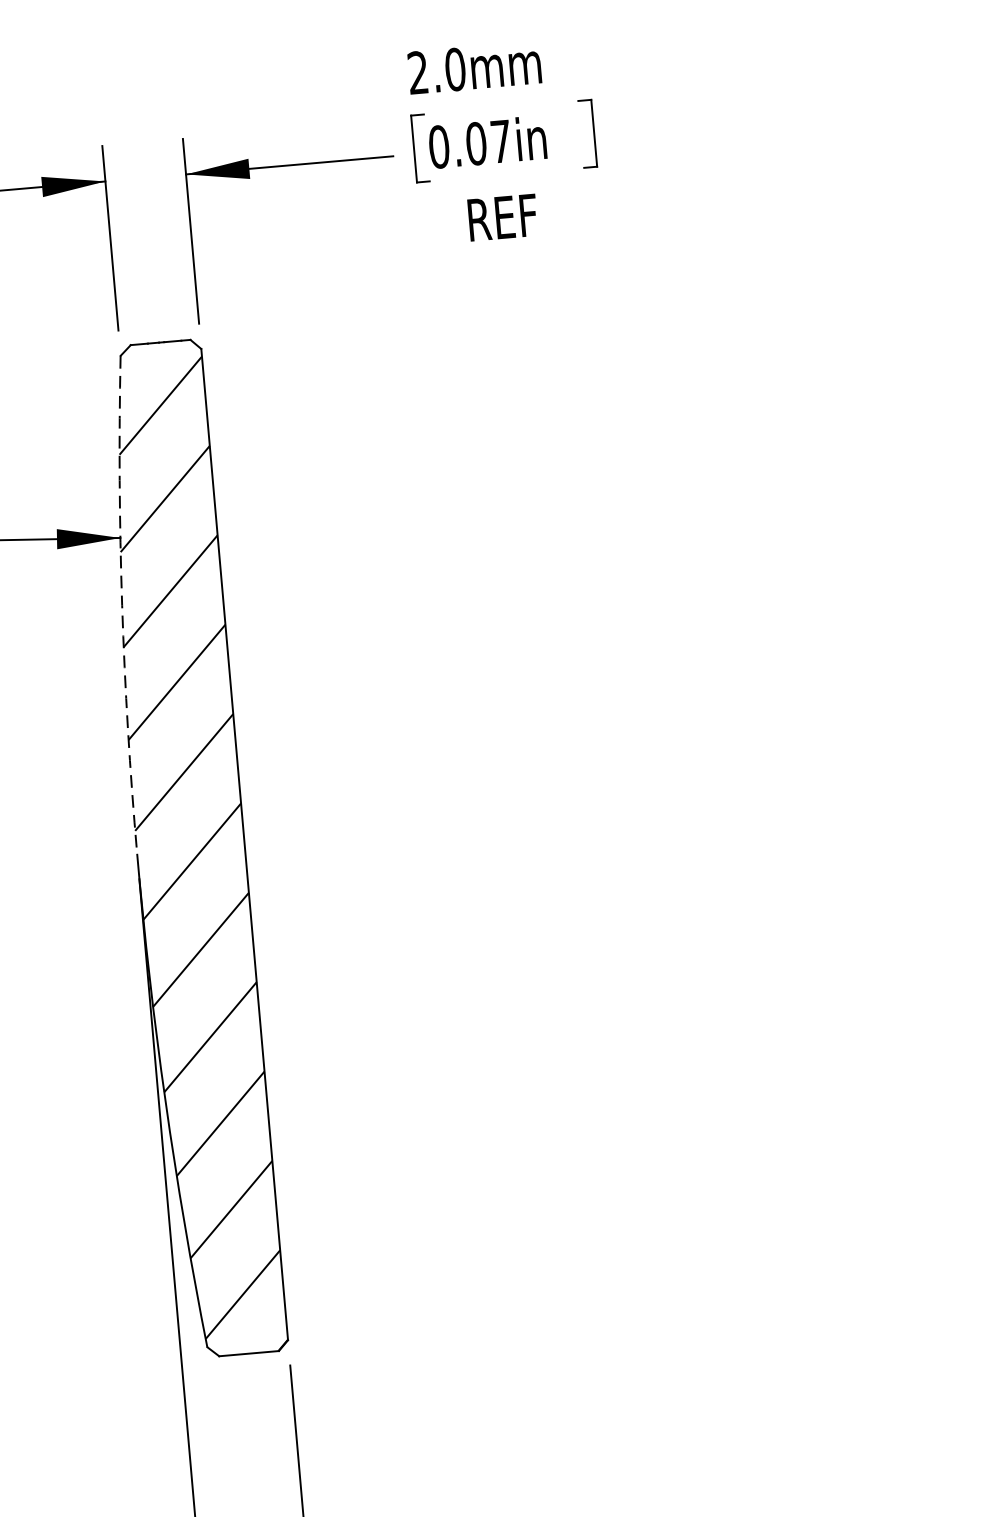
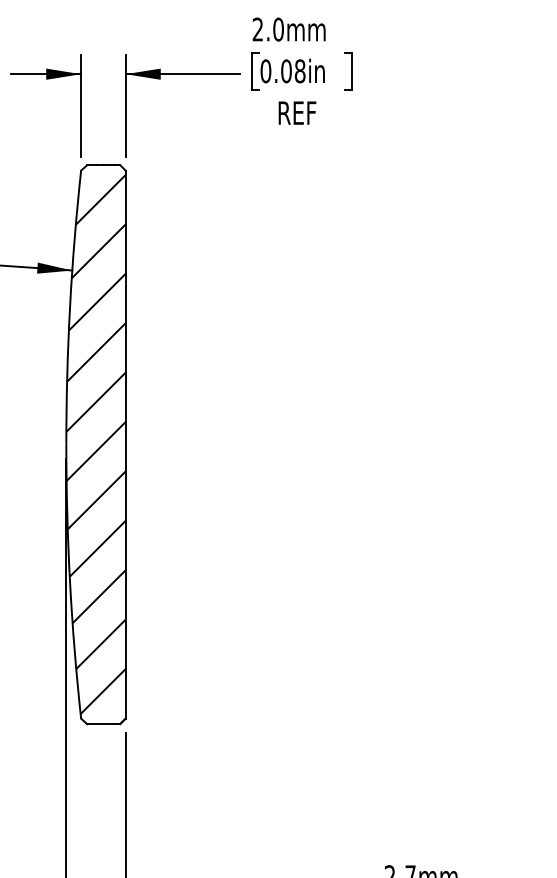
text: (499, 142) -> (299, 71), 0.07in -> 0.08in
arc: (123, 605) -> (70, 307), dashed -> solid

